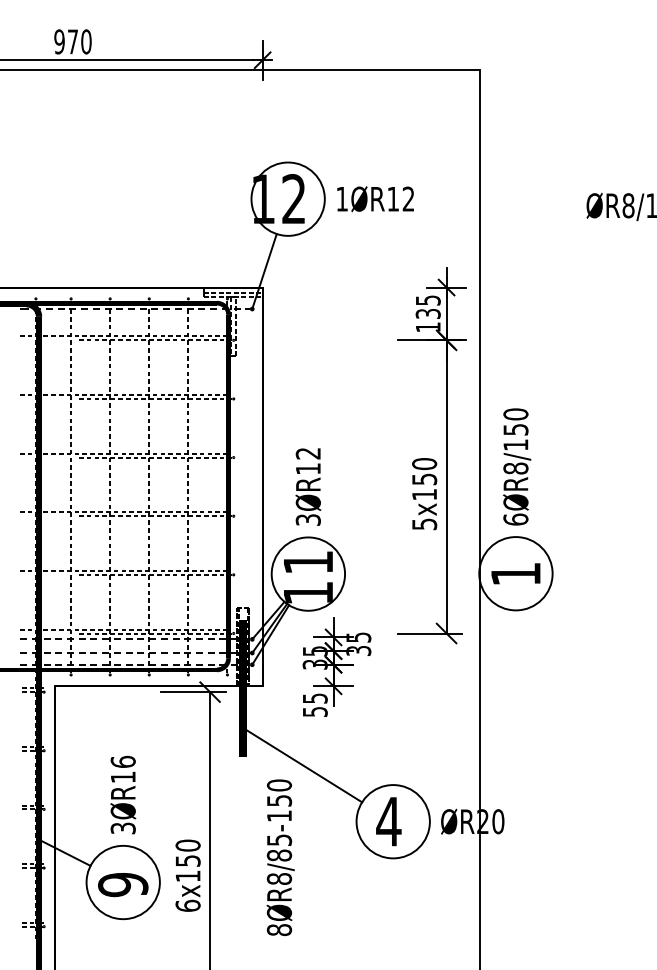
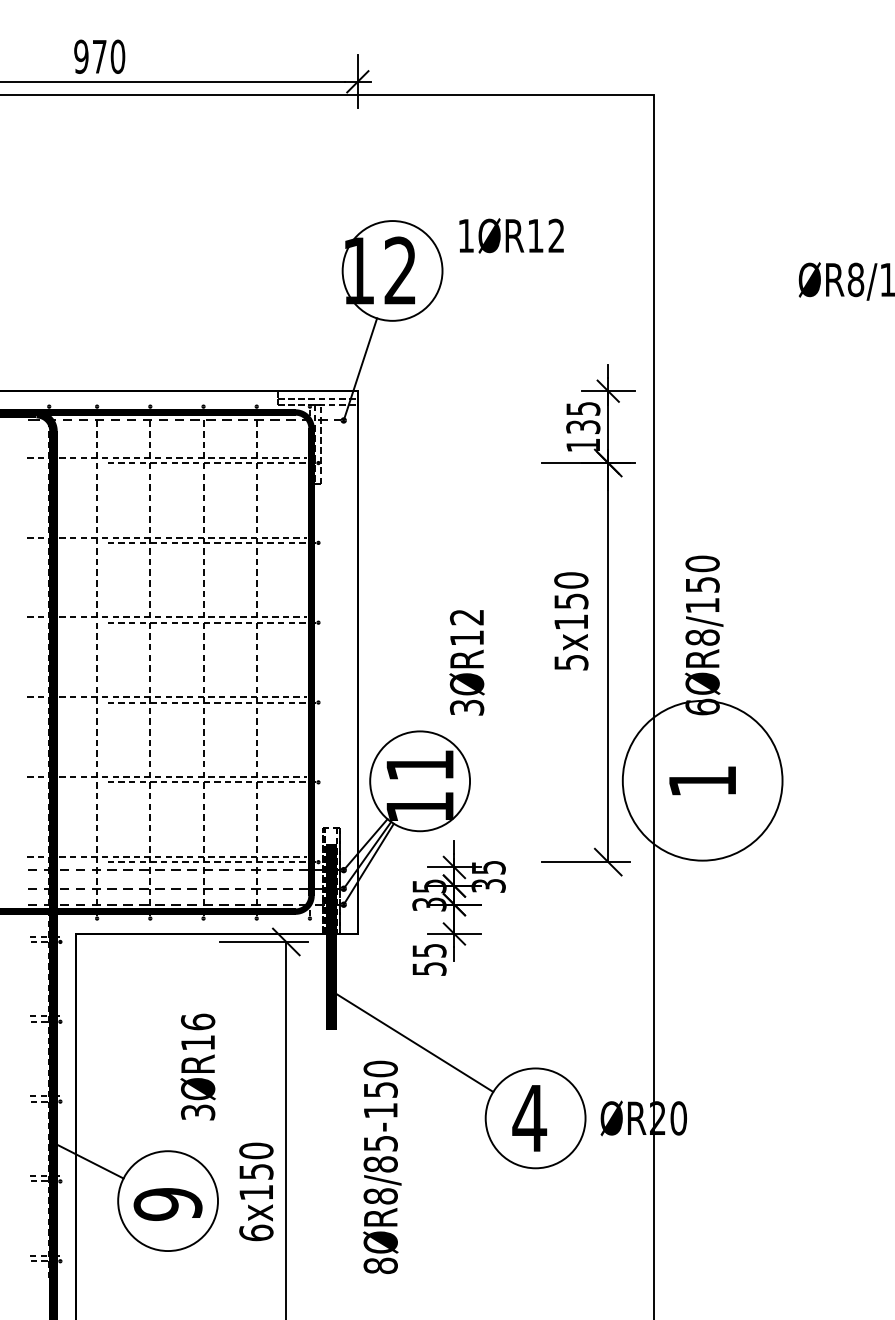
text: (375, 198) -> (511, 235), moved
text: (307, 486) -> (466, 662), moved
text: (424, 494) -> (571, 621), moved
circle: (515, 573) -> (702, 780), size x1.6
text: (122, 794) -> (197, 1066), moved

